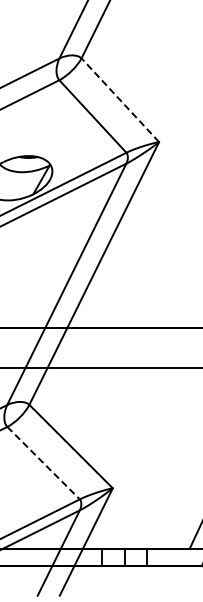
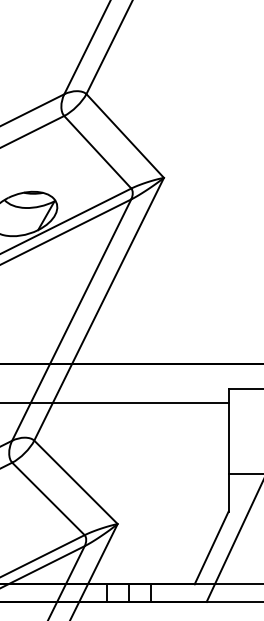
line: (119, 99) -> (124, 135), dashed -> solid
line: (43, 463) -> (48, 499), dashed -> solid

